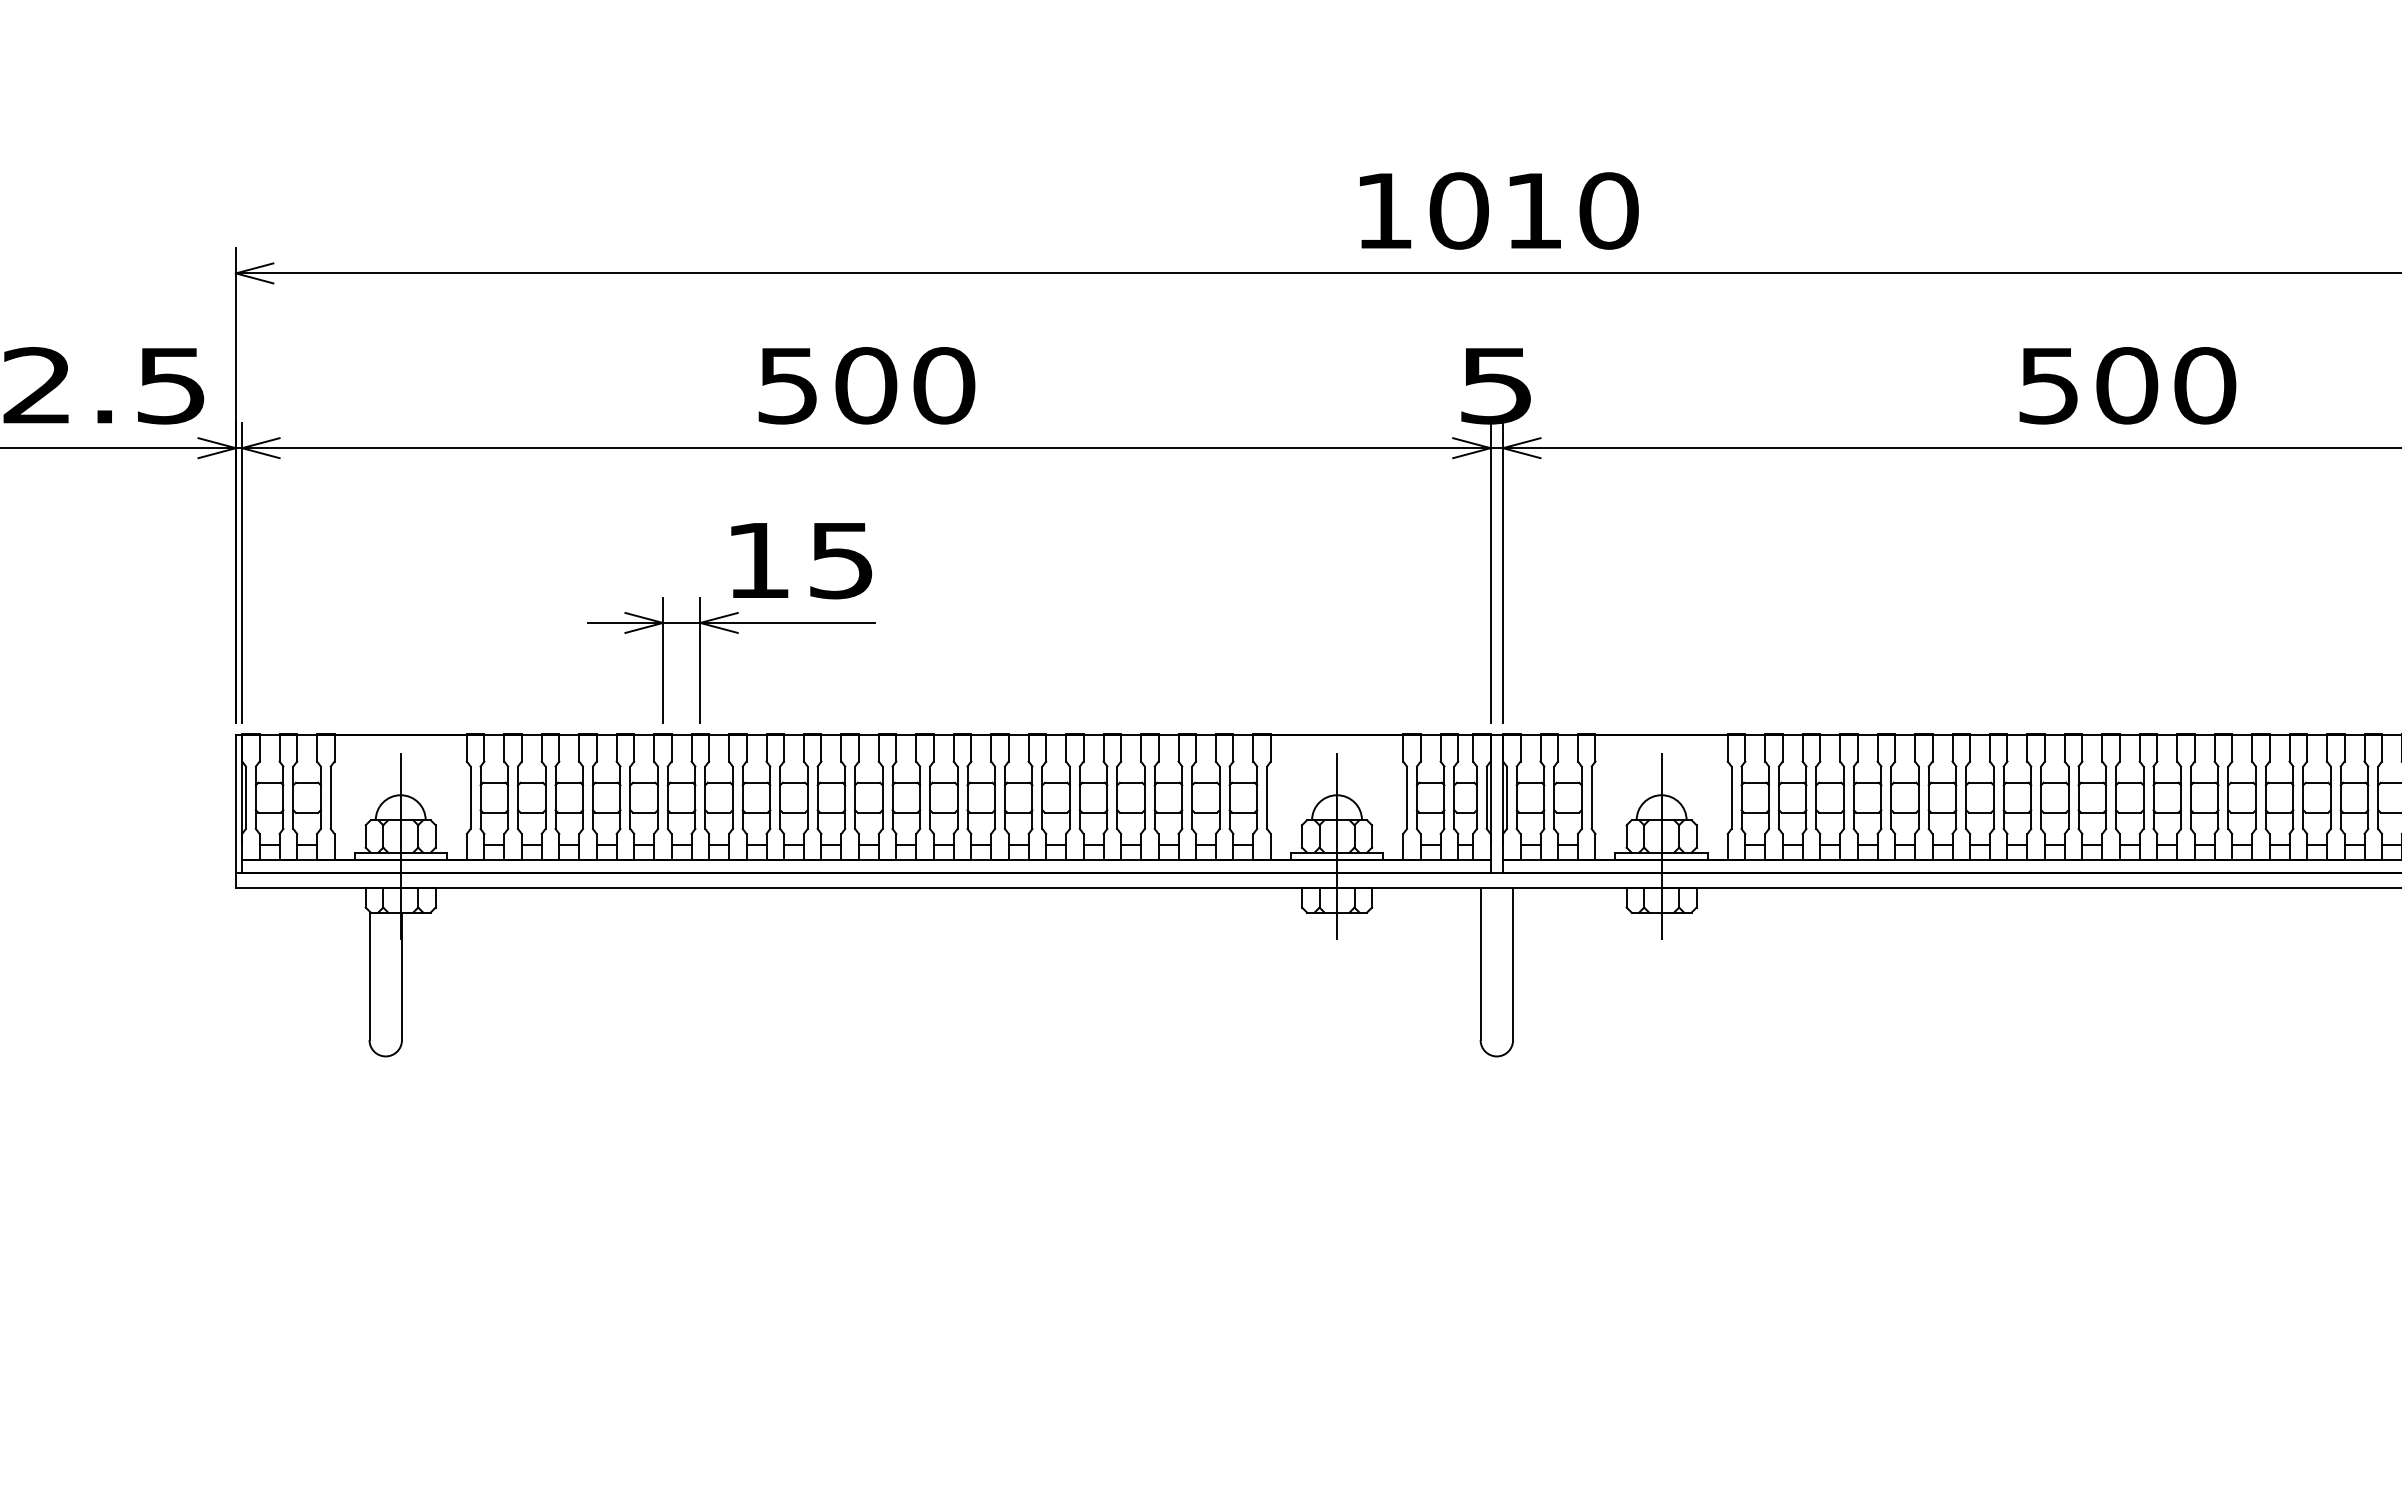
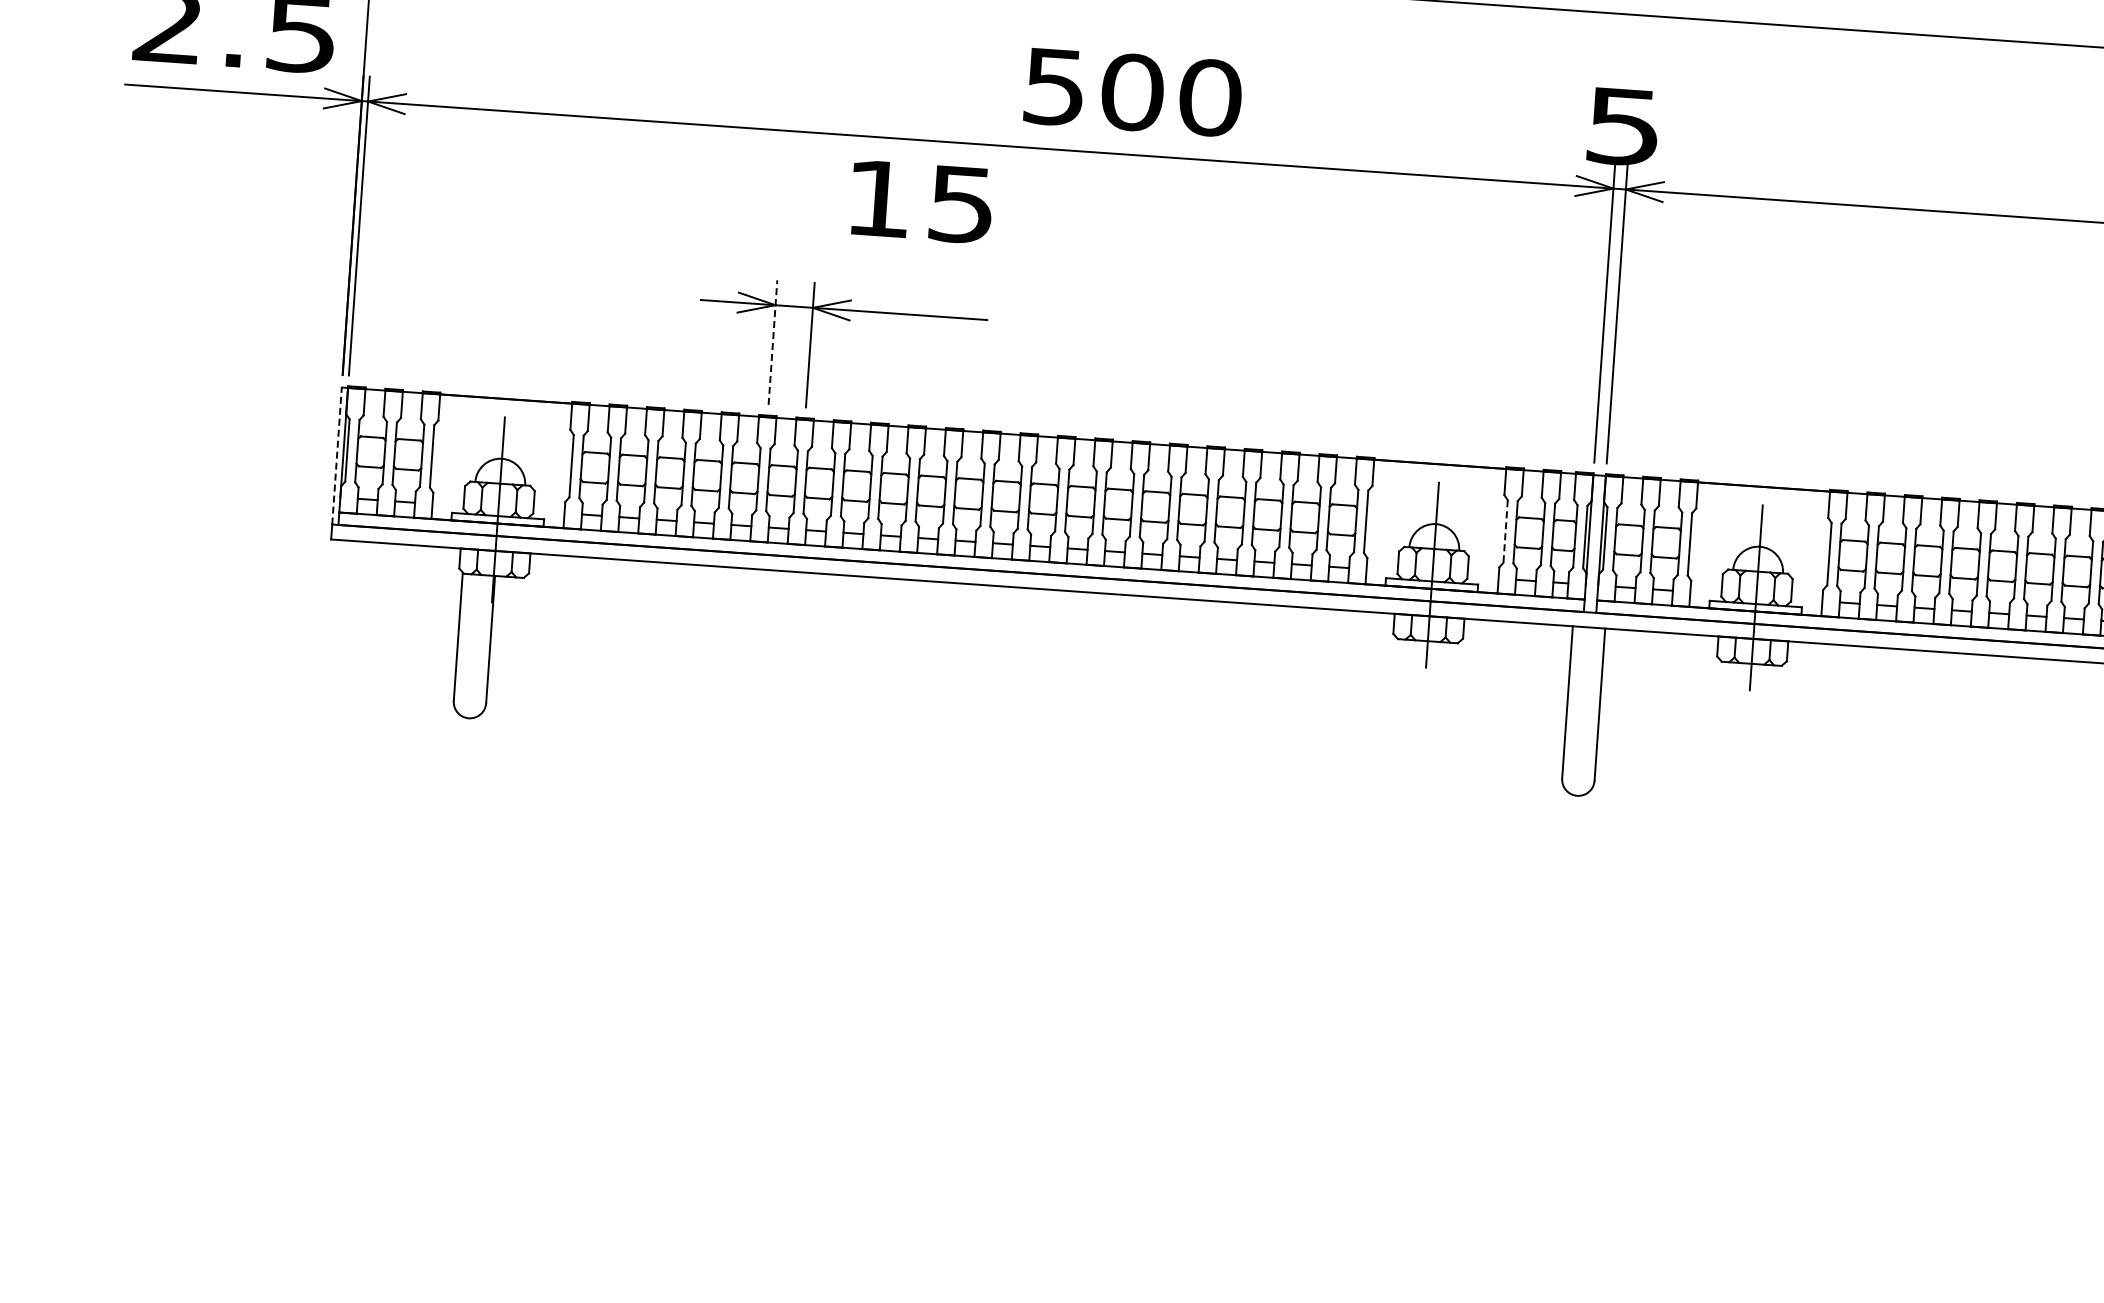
text: (866, 385) -> (1132, 92), moved
text: (801, 561) -> (921, 202), moved
line: (662, 659) -> (772, 341), solid -> dashed
line: (1406, 798) -> (1505, 532), solid -> dashed
line: (235, 803) -> (336, 455), solid -> dashed

